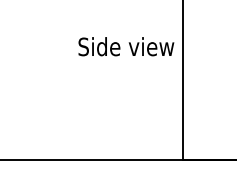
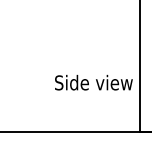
text: (126, 46) -> (94, 82), moved

